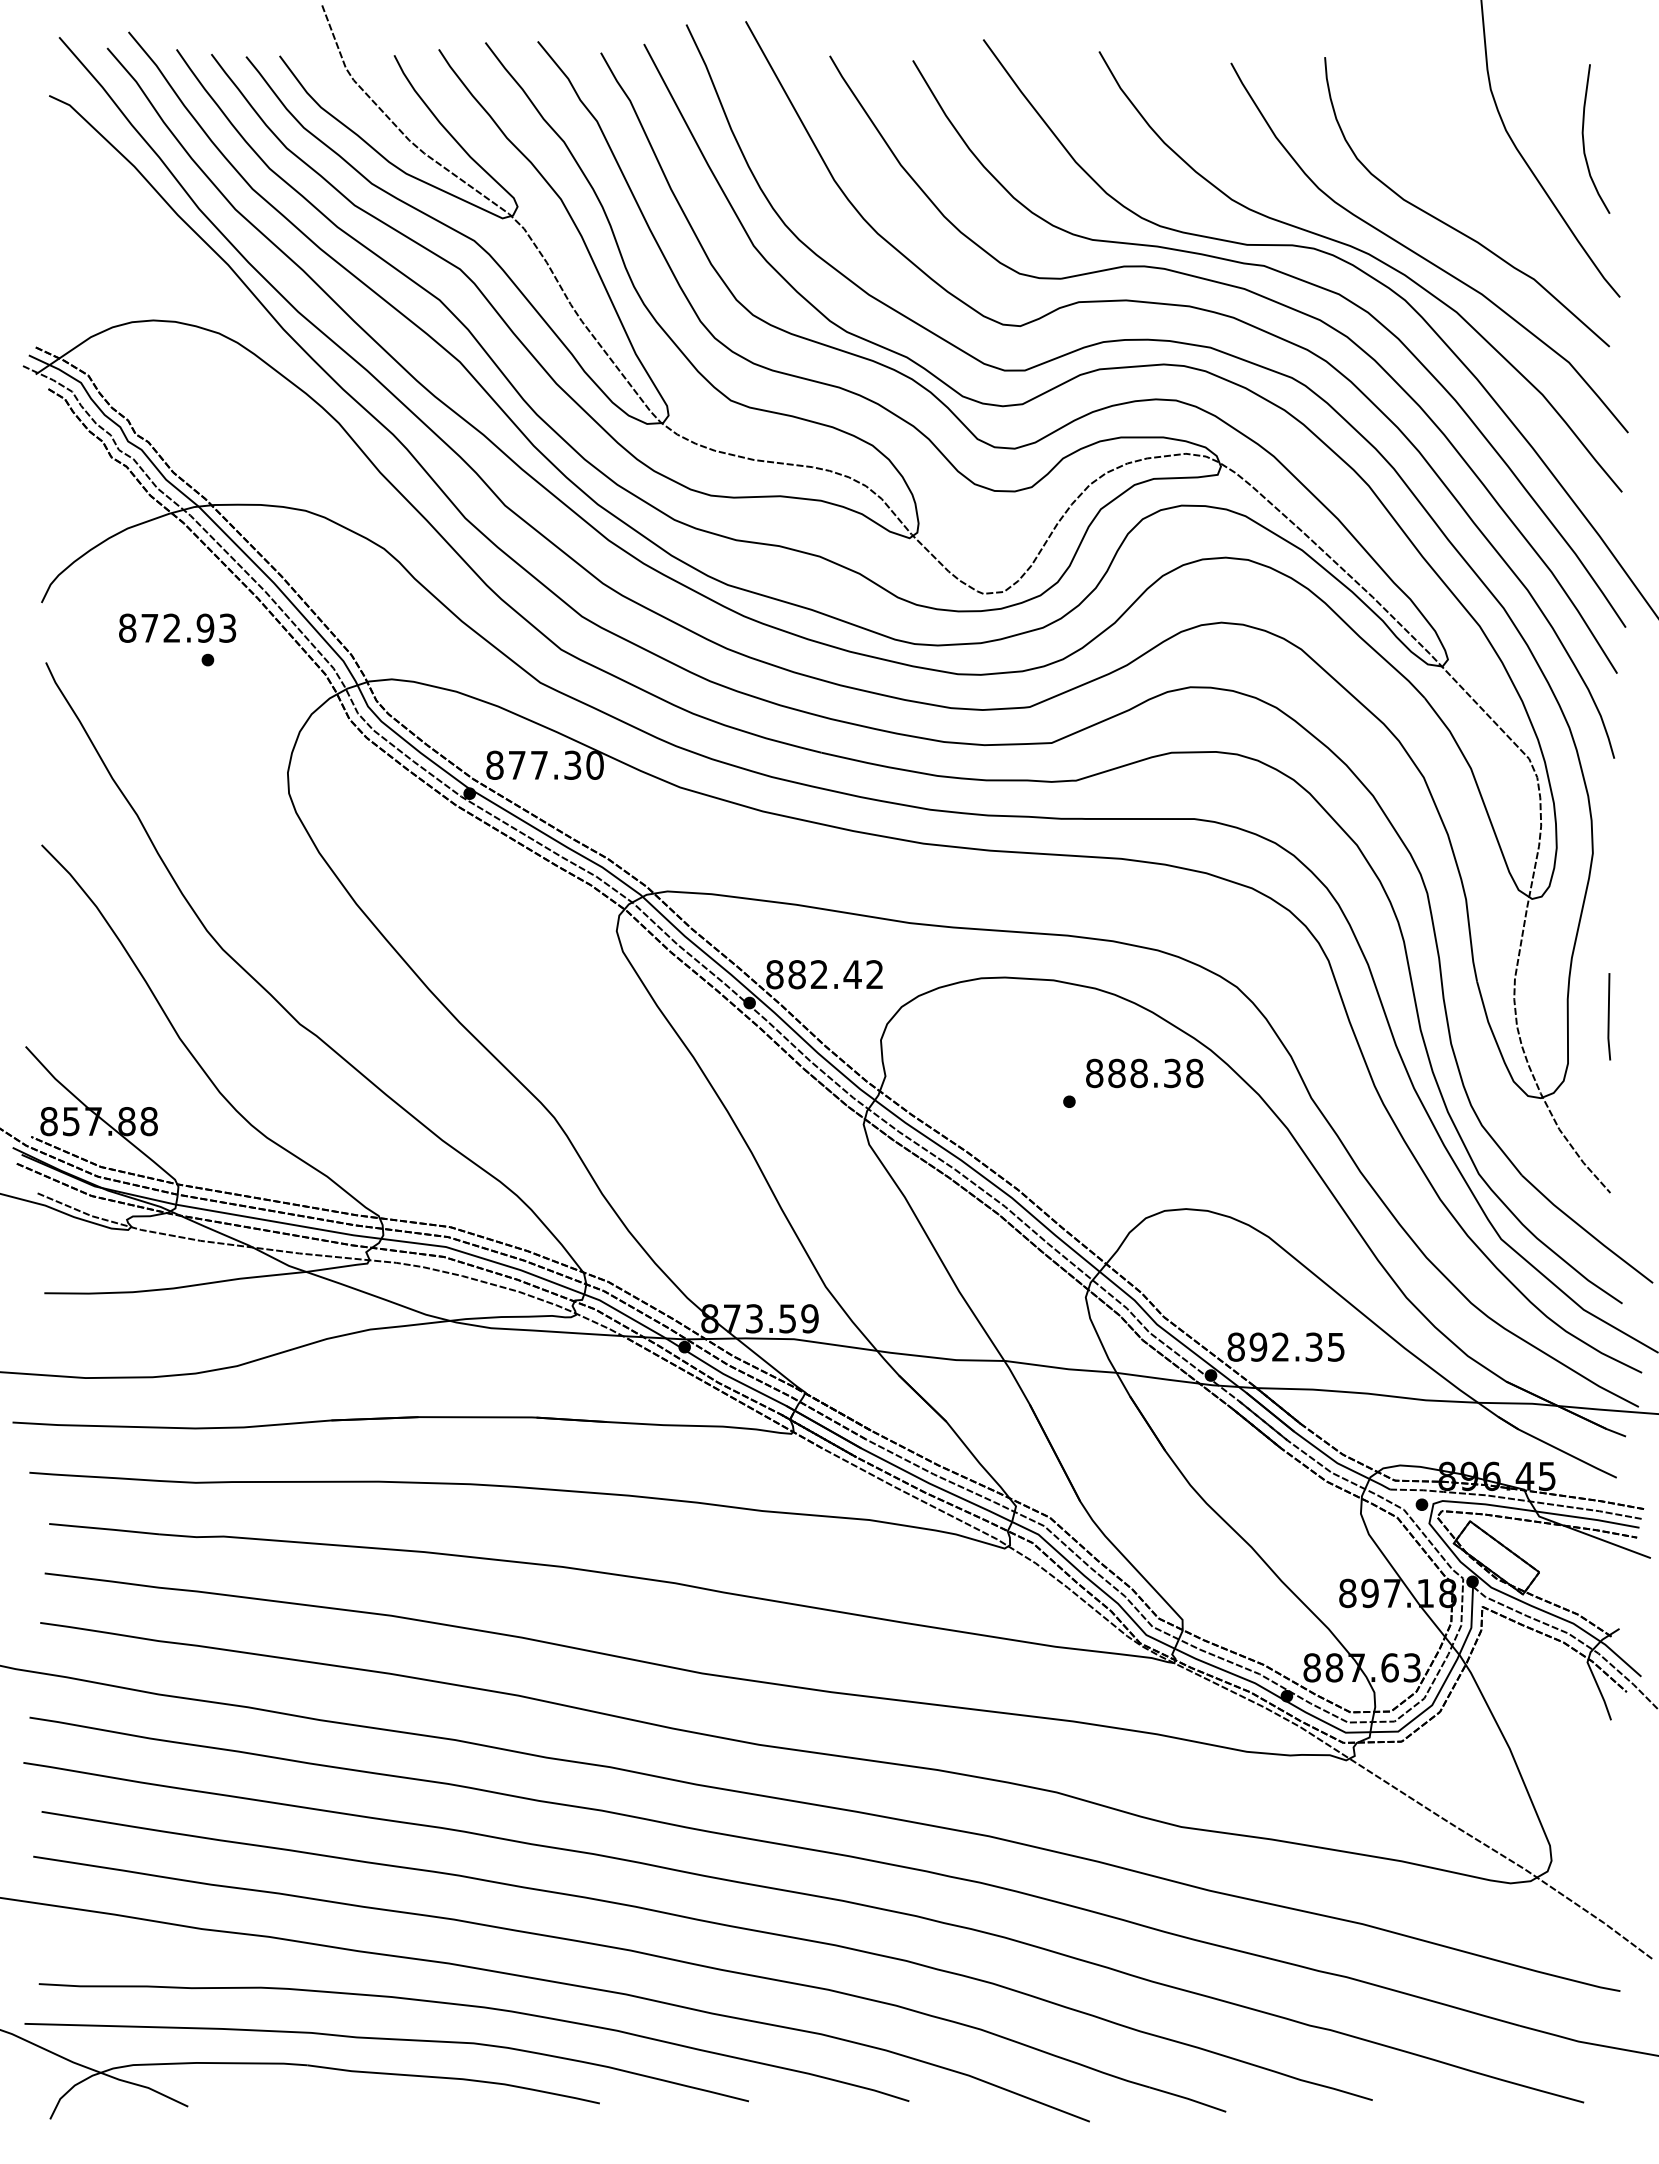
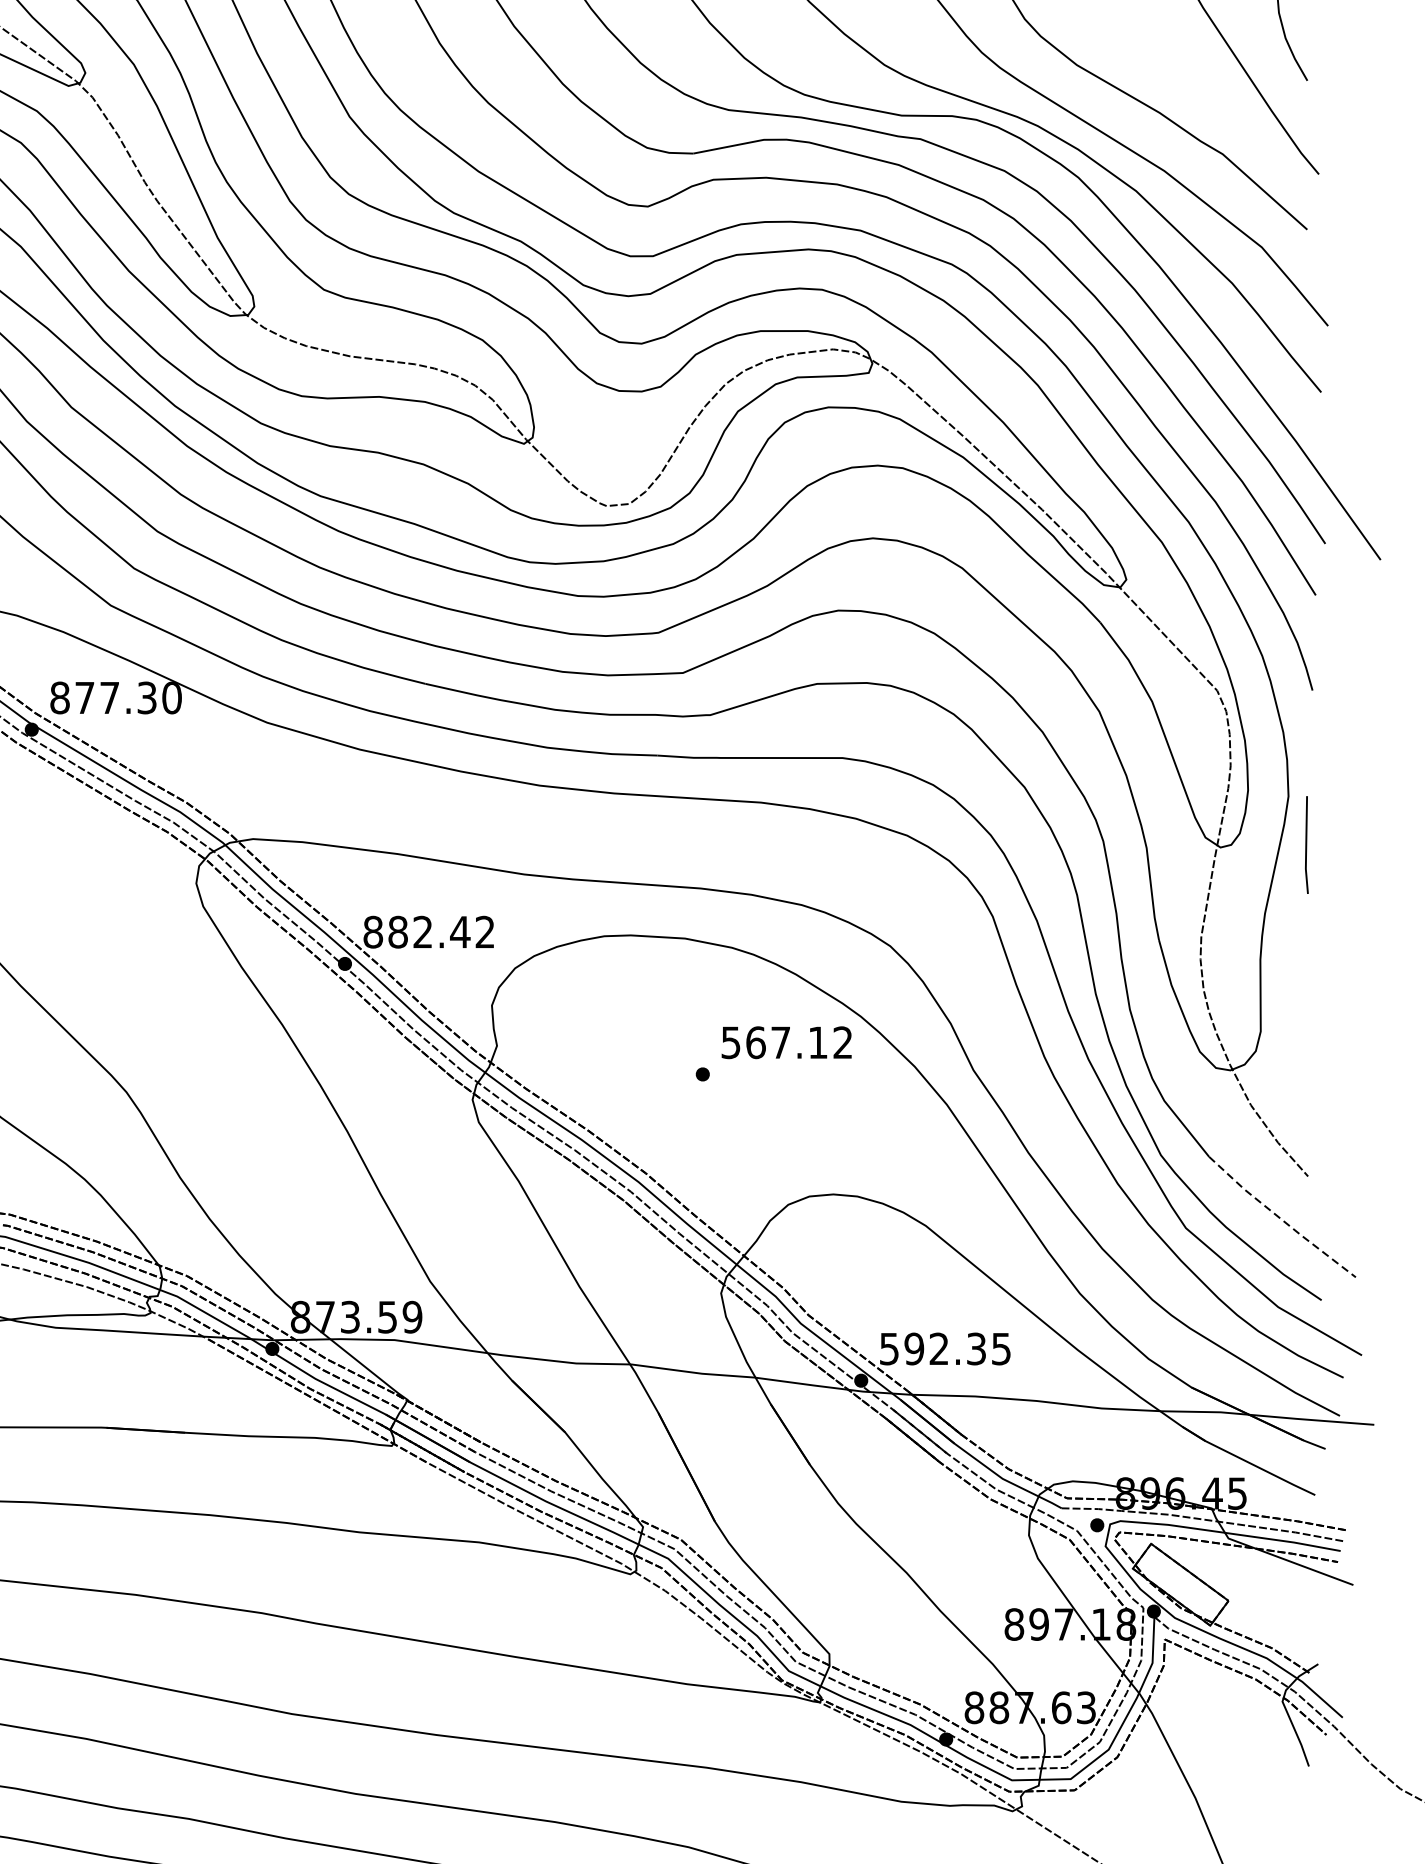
line: (1609, 1016) -> (1307, 844), moved
text: (1144, 1073) -> (786, 1042), 888.38 -> 567.12
line: (1586, 1231) -> (1281, 1219), solid -> dashed
text: (1235, 1346) -> (888, 1348), 892.35 -> 592.35

